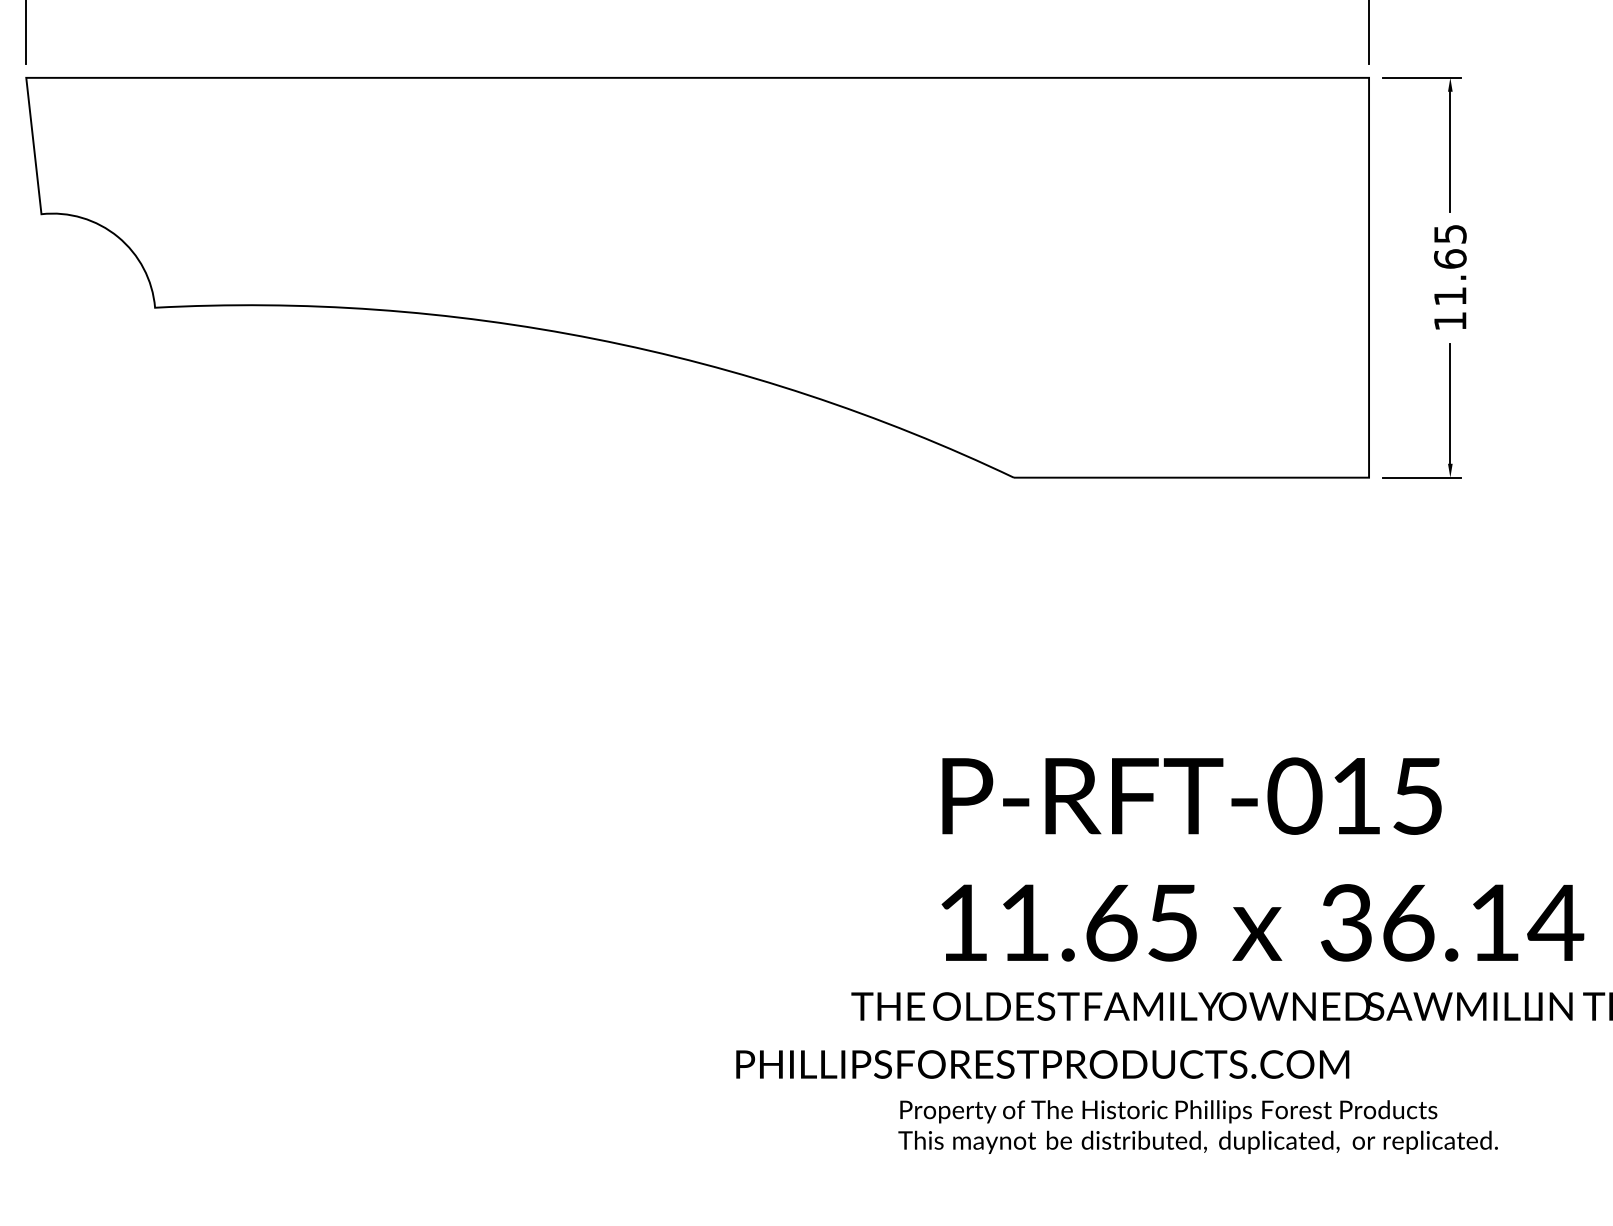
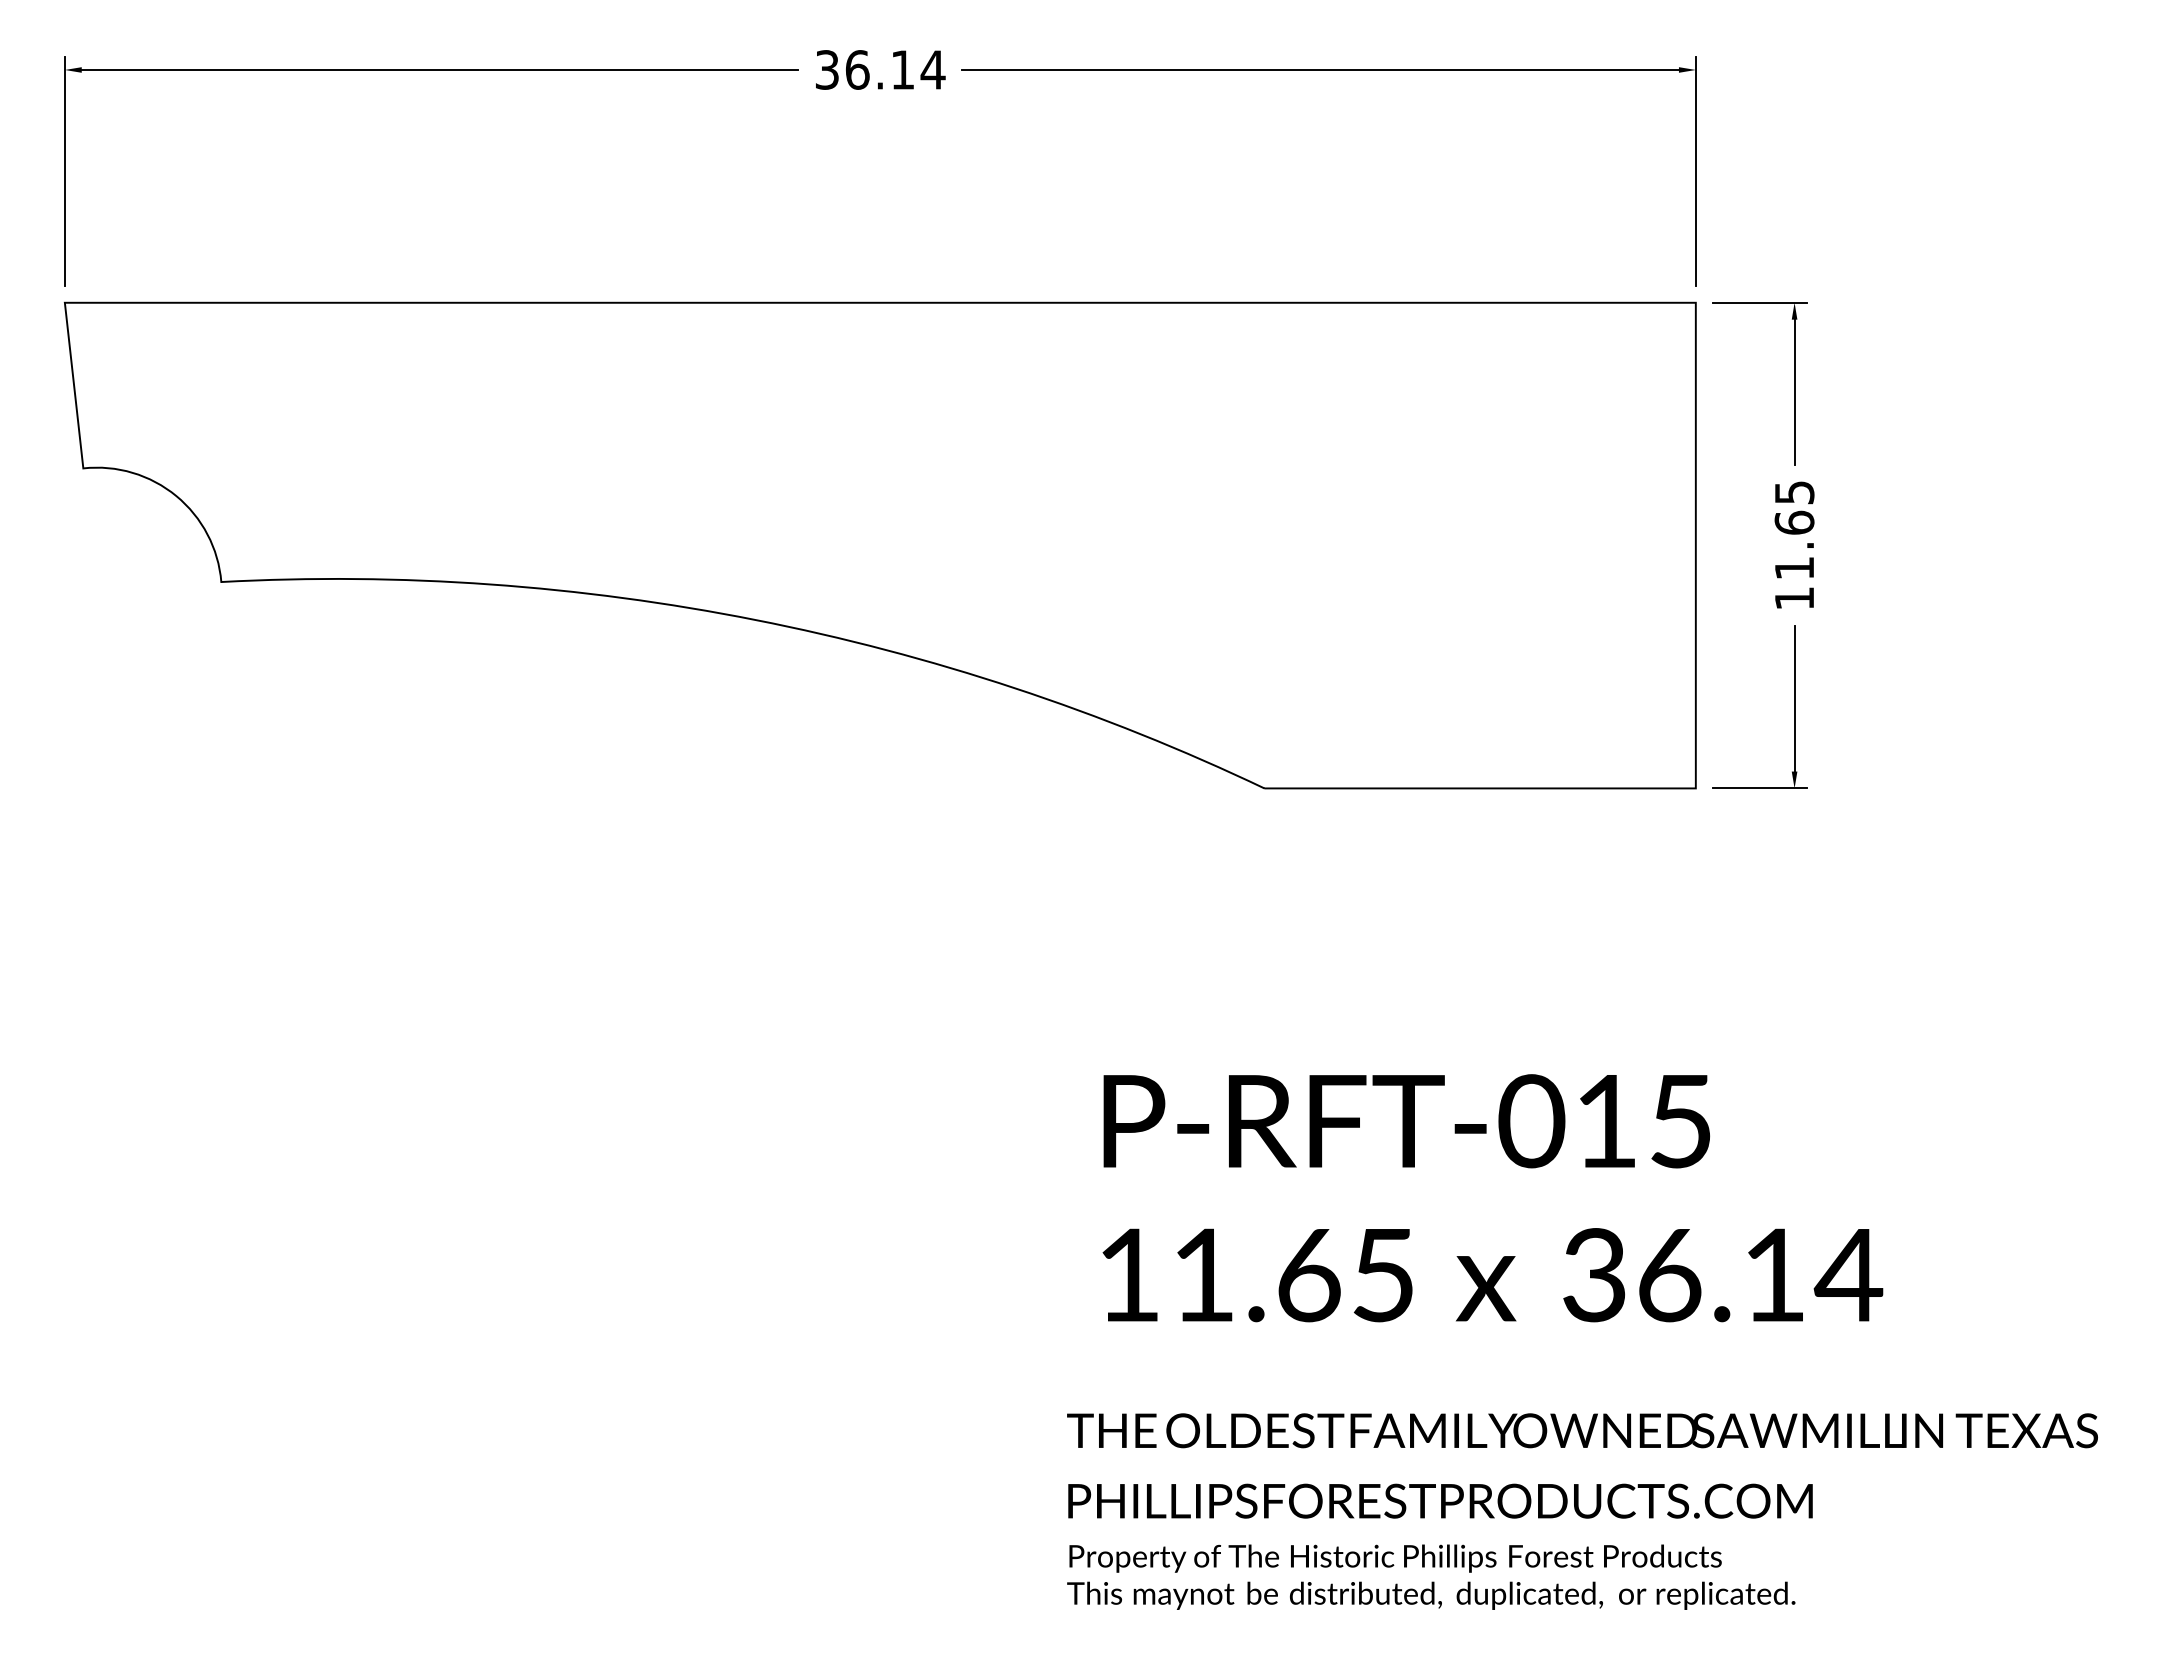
text: (1262, 859) -> (1492, 1198), moved
text: (1042, 1063) -> (1440, 1500), moved
text: (1198, 1126) -> (1431, 1576), moved

